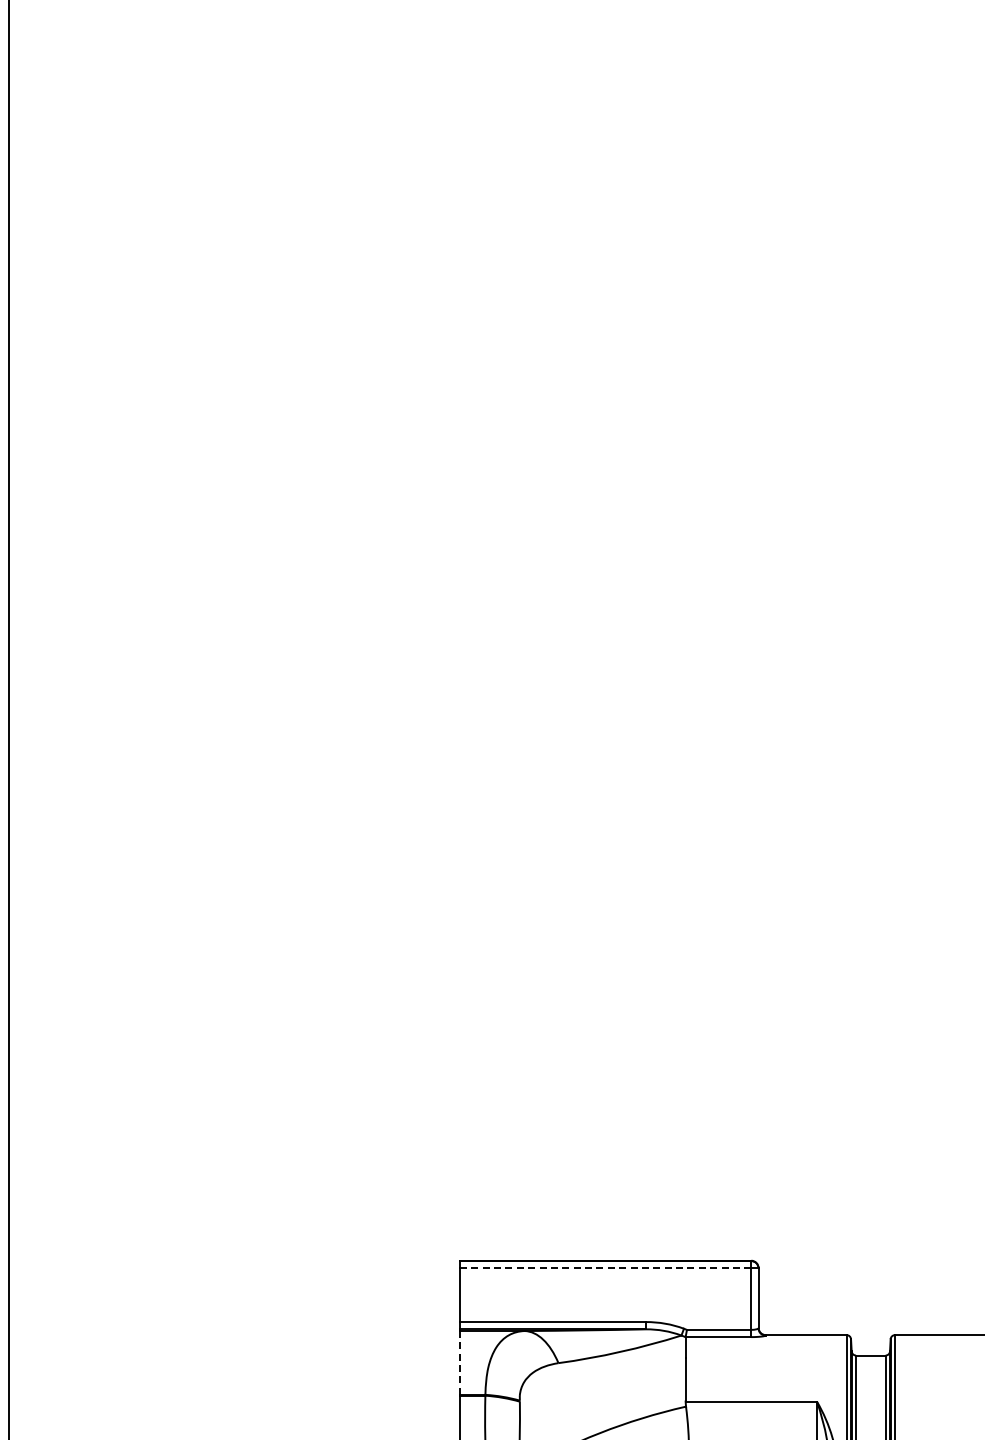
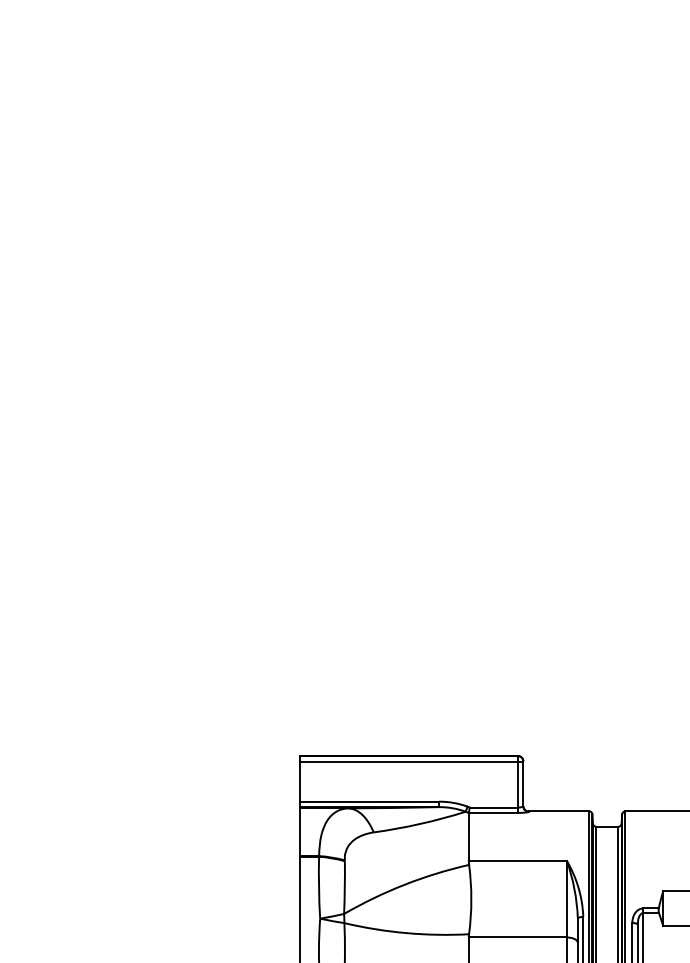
line: (605, 1268) -> (408, 761), dashed -> solid
line: (459, 1362) -> (299, 831), dashed -> solid

